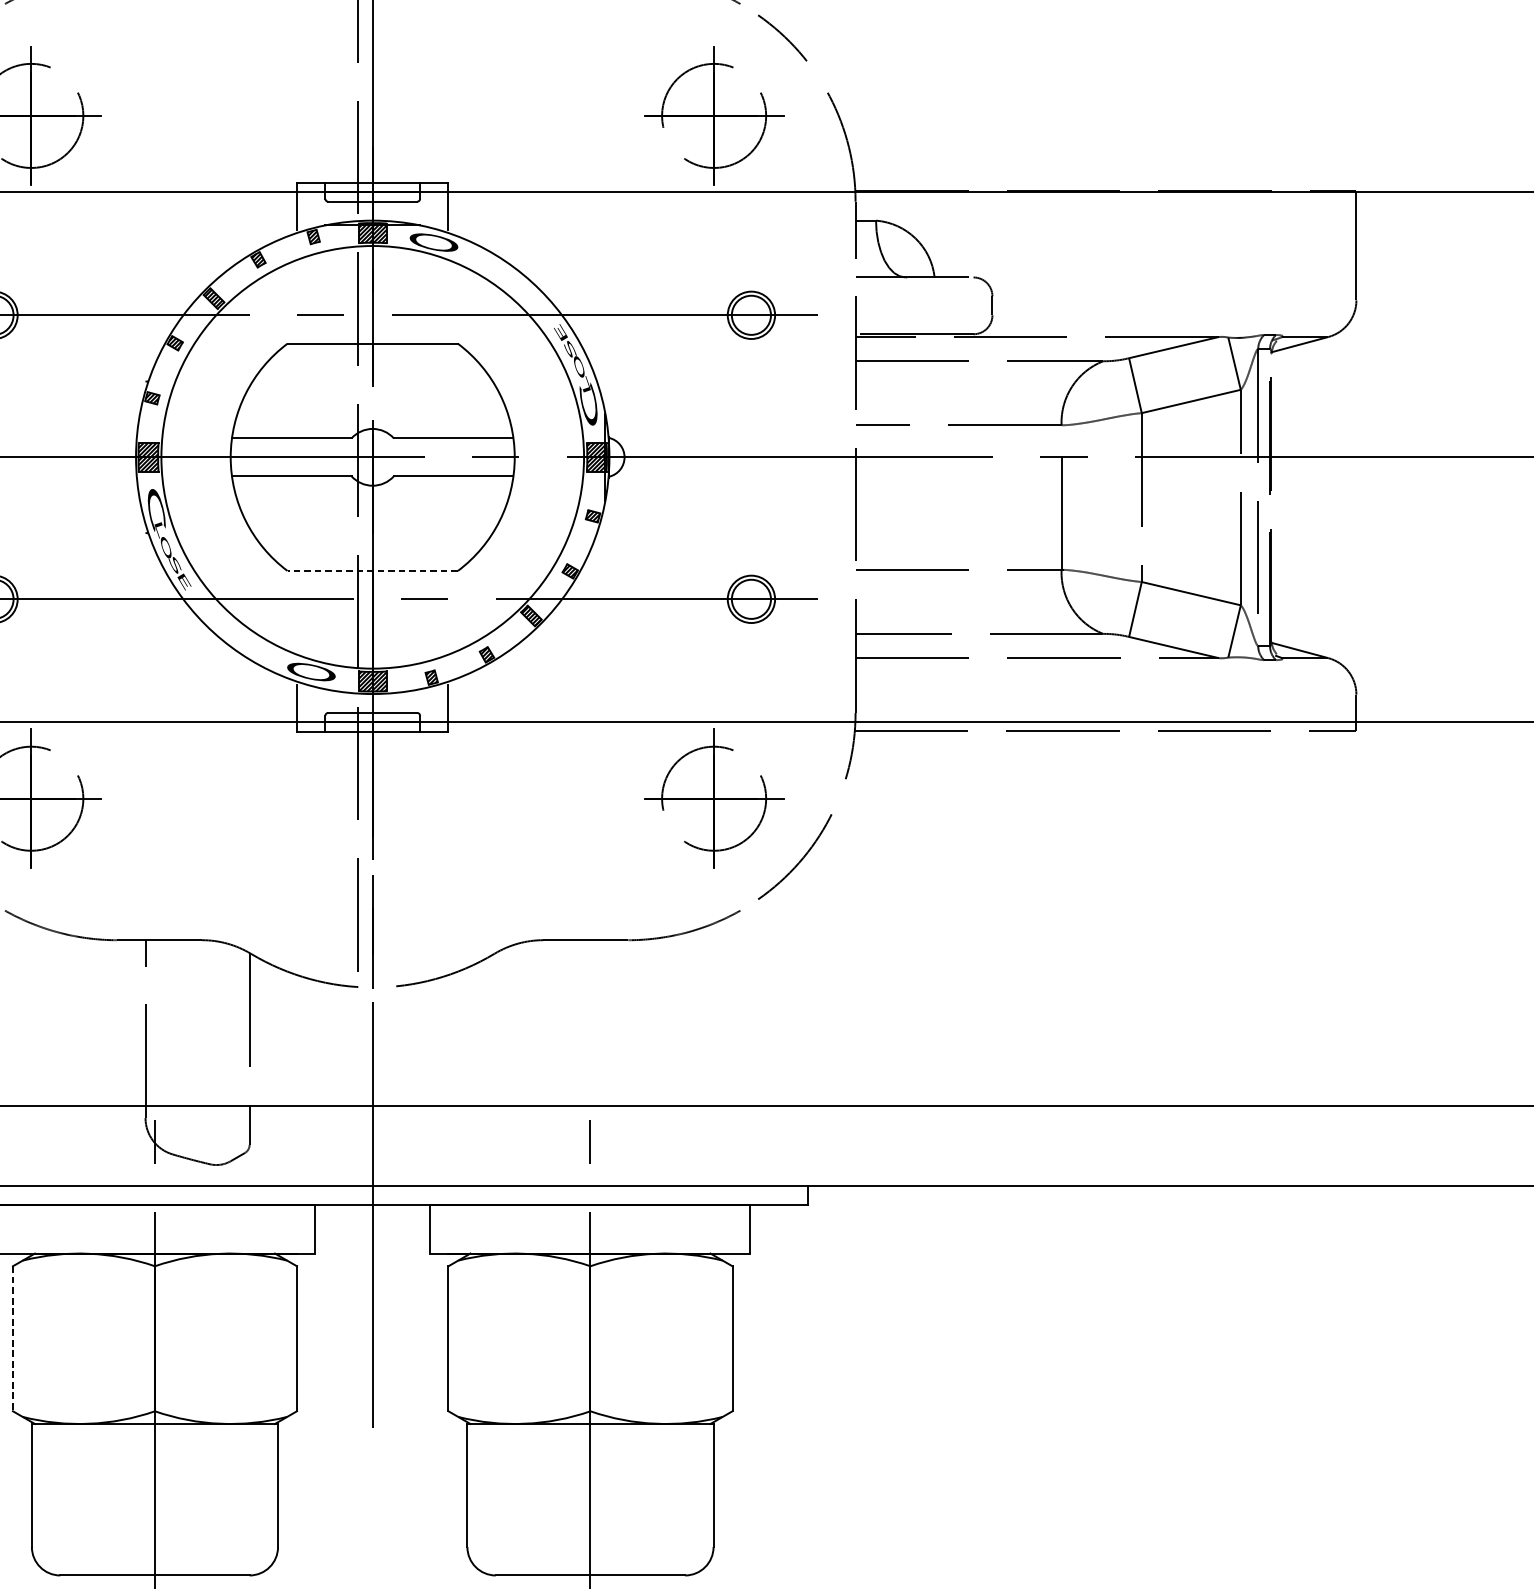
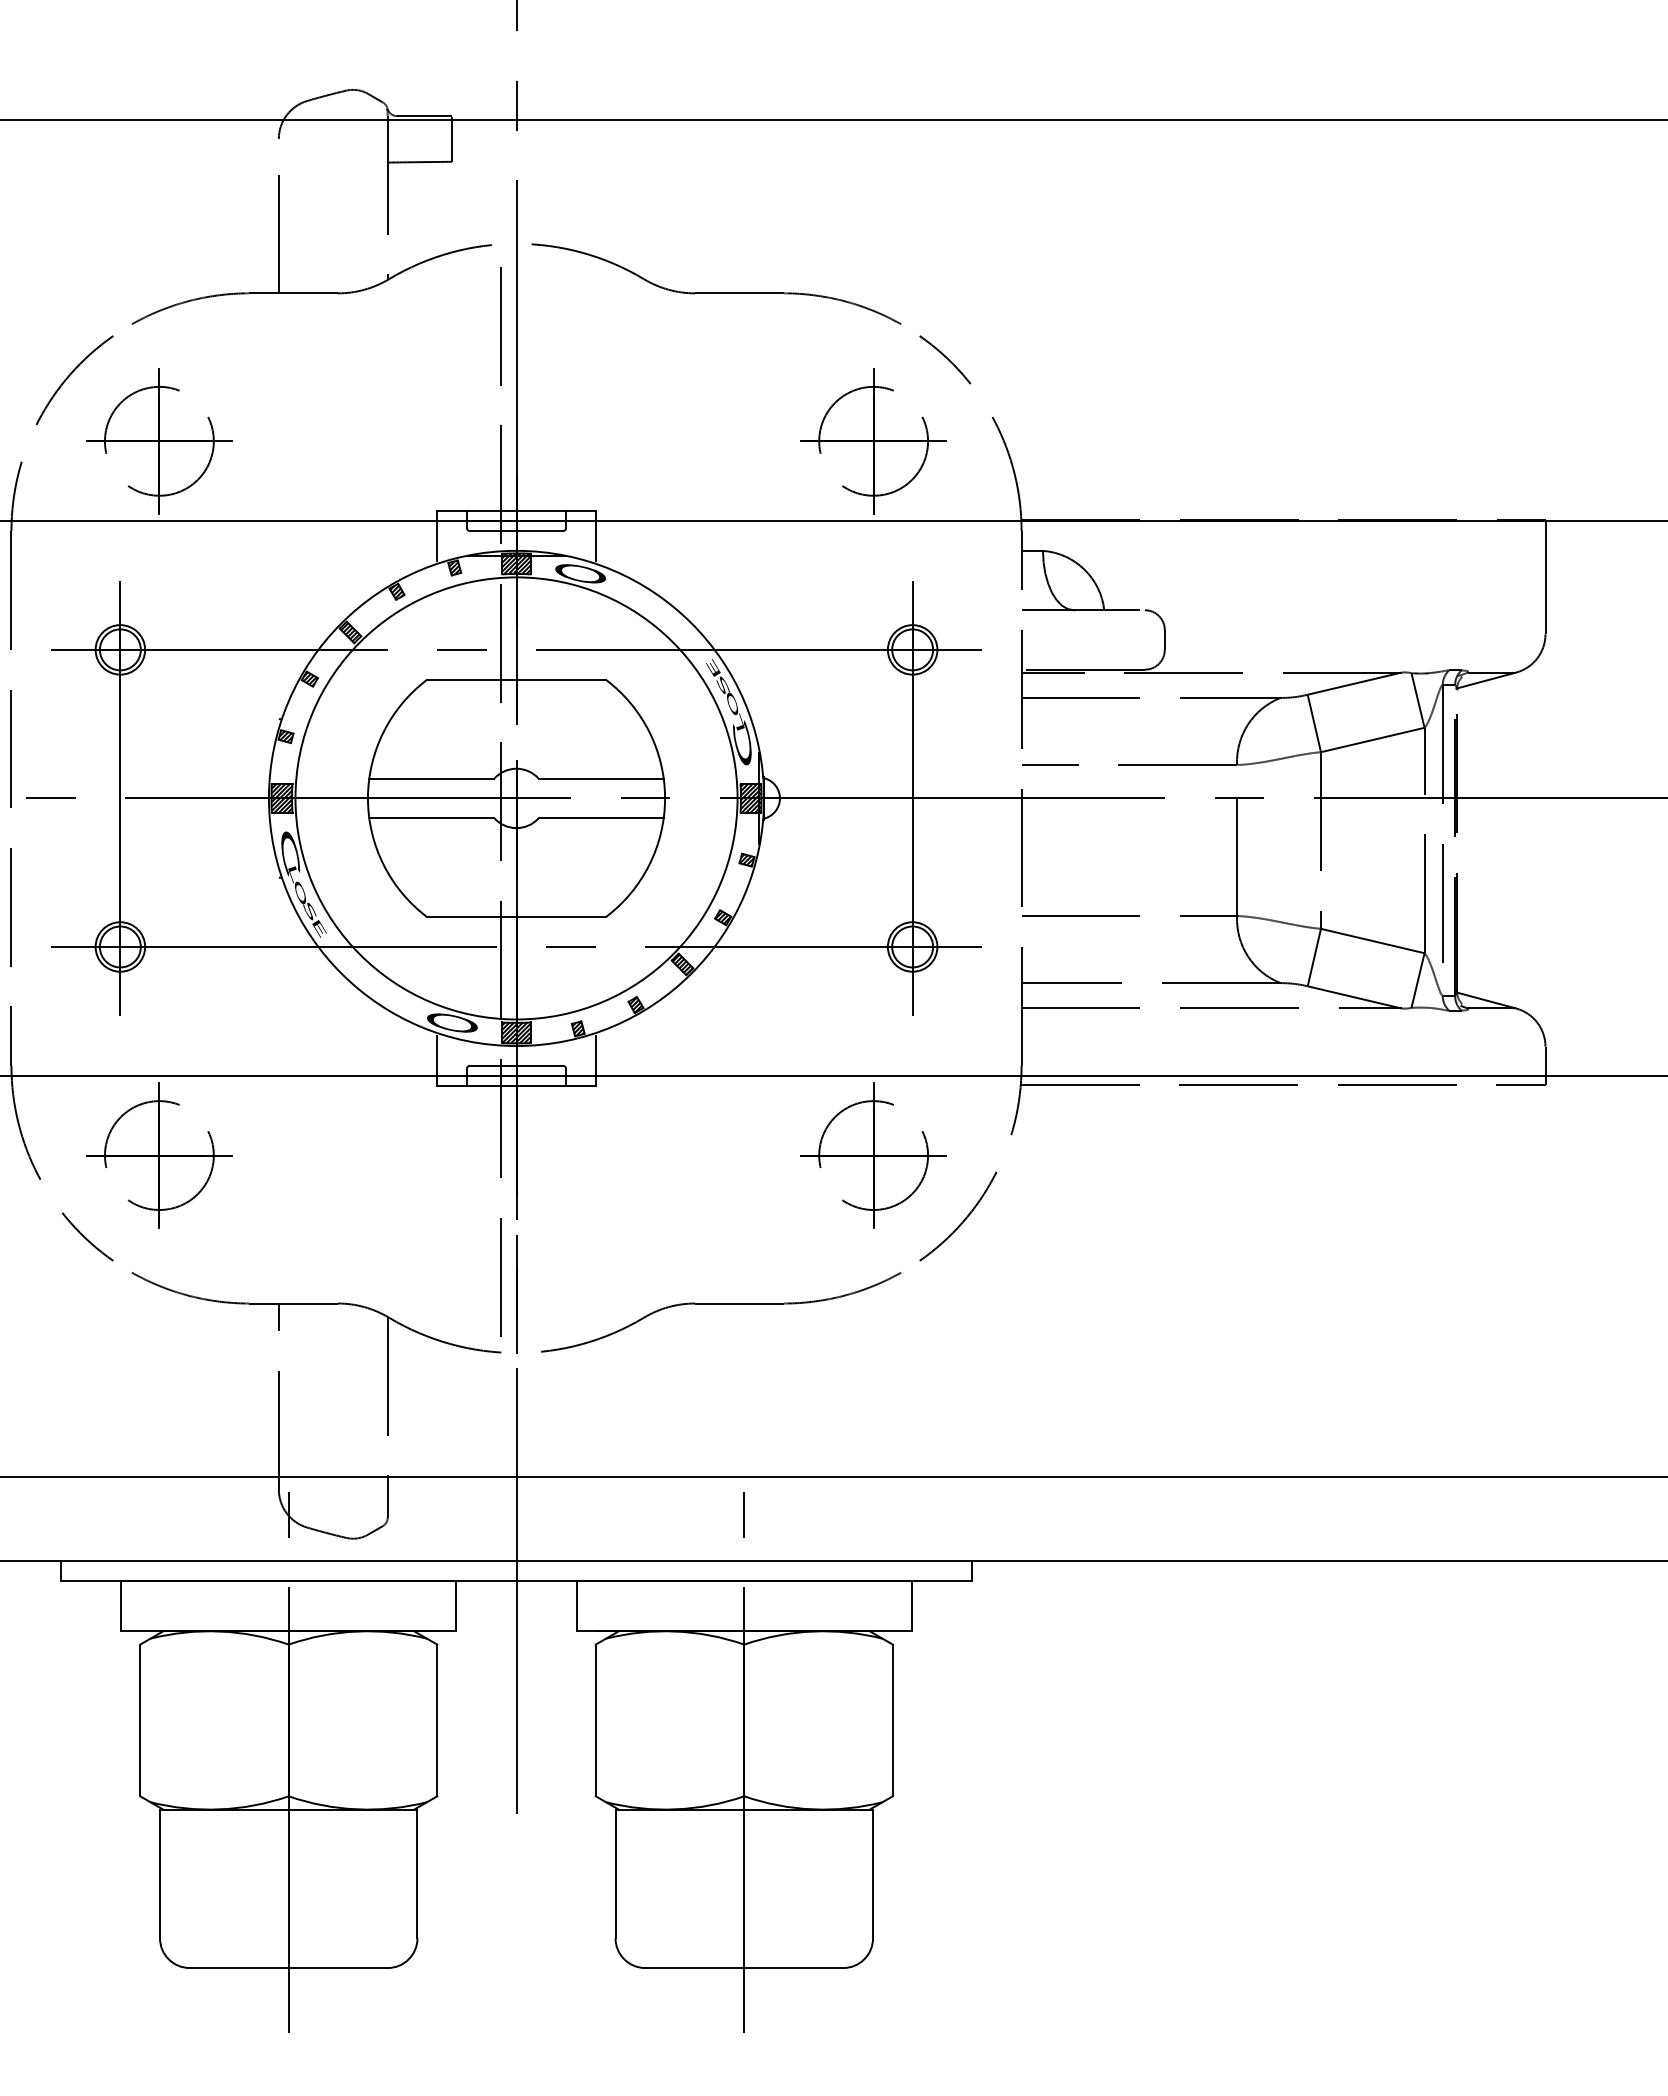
line: (751, 457) -> (912, 798), added
line: (372, 571) -> (516, 917), dashed -> solid
line: (13, 1338) -> (140, 1720), dashed -> solid

